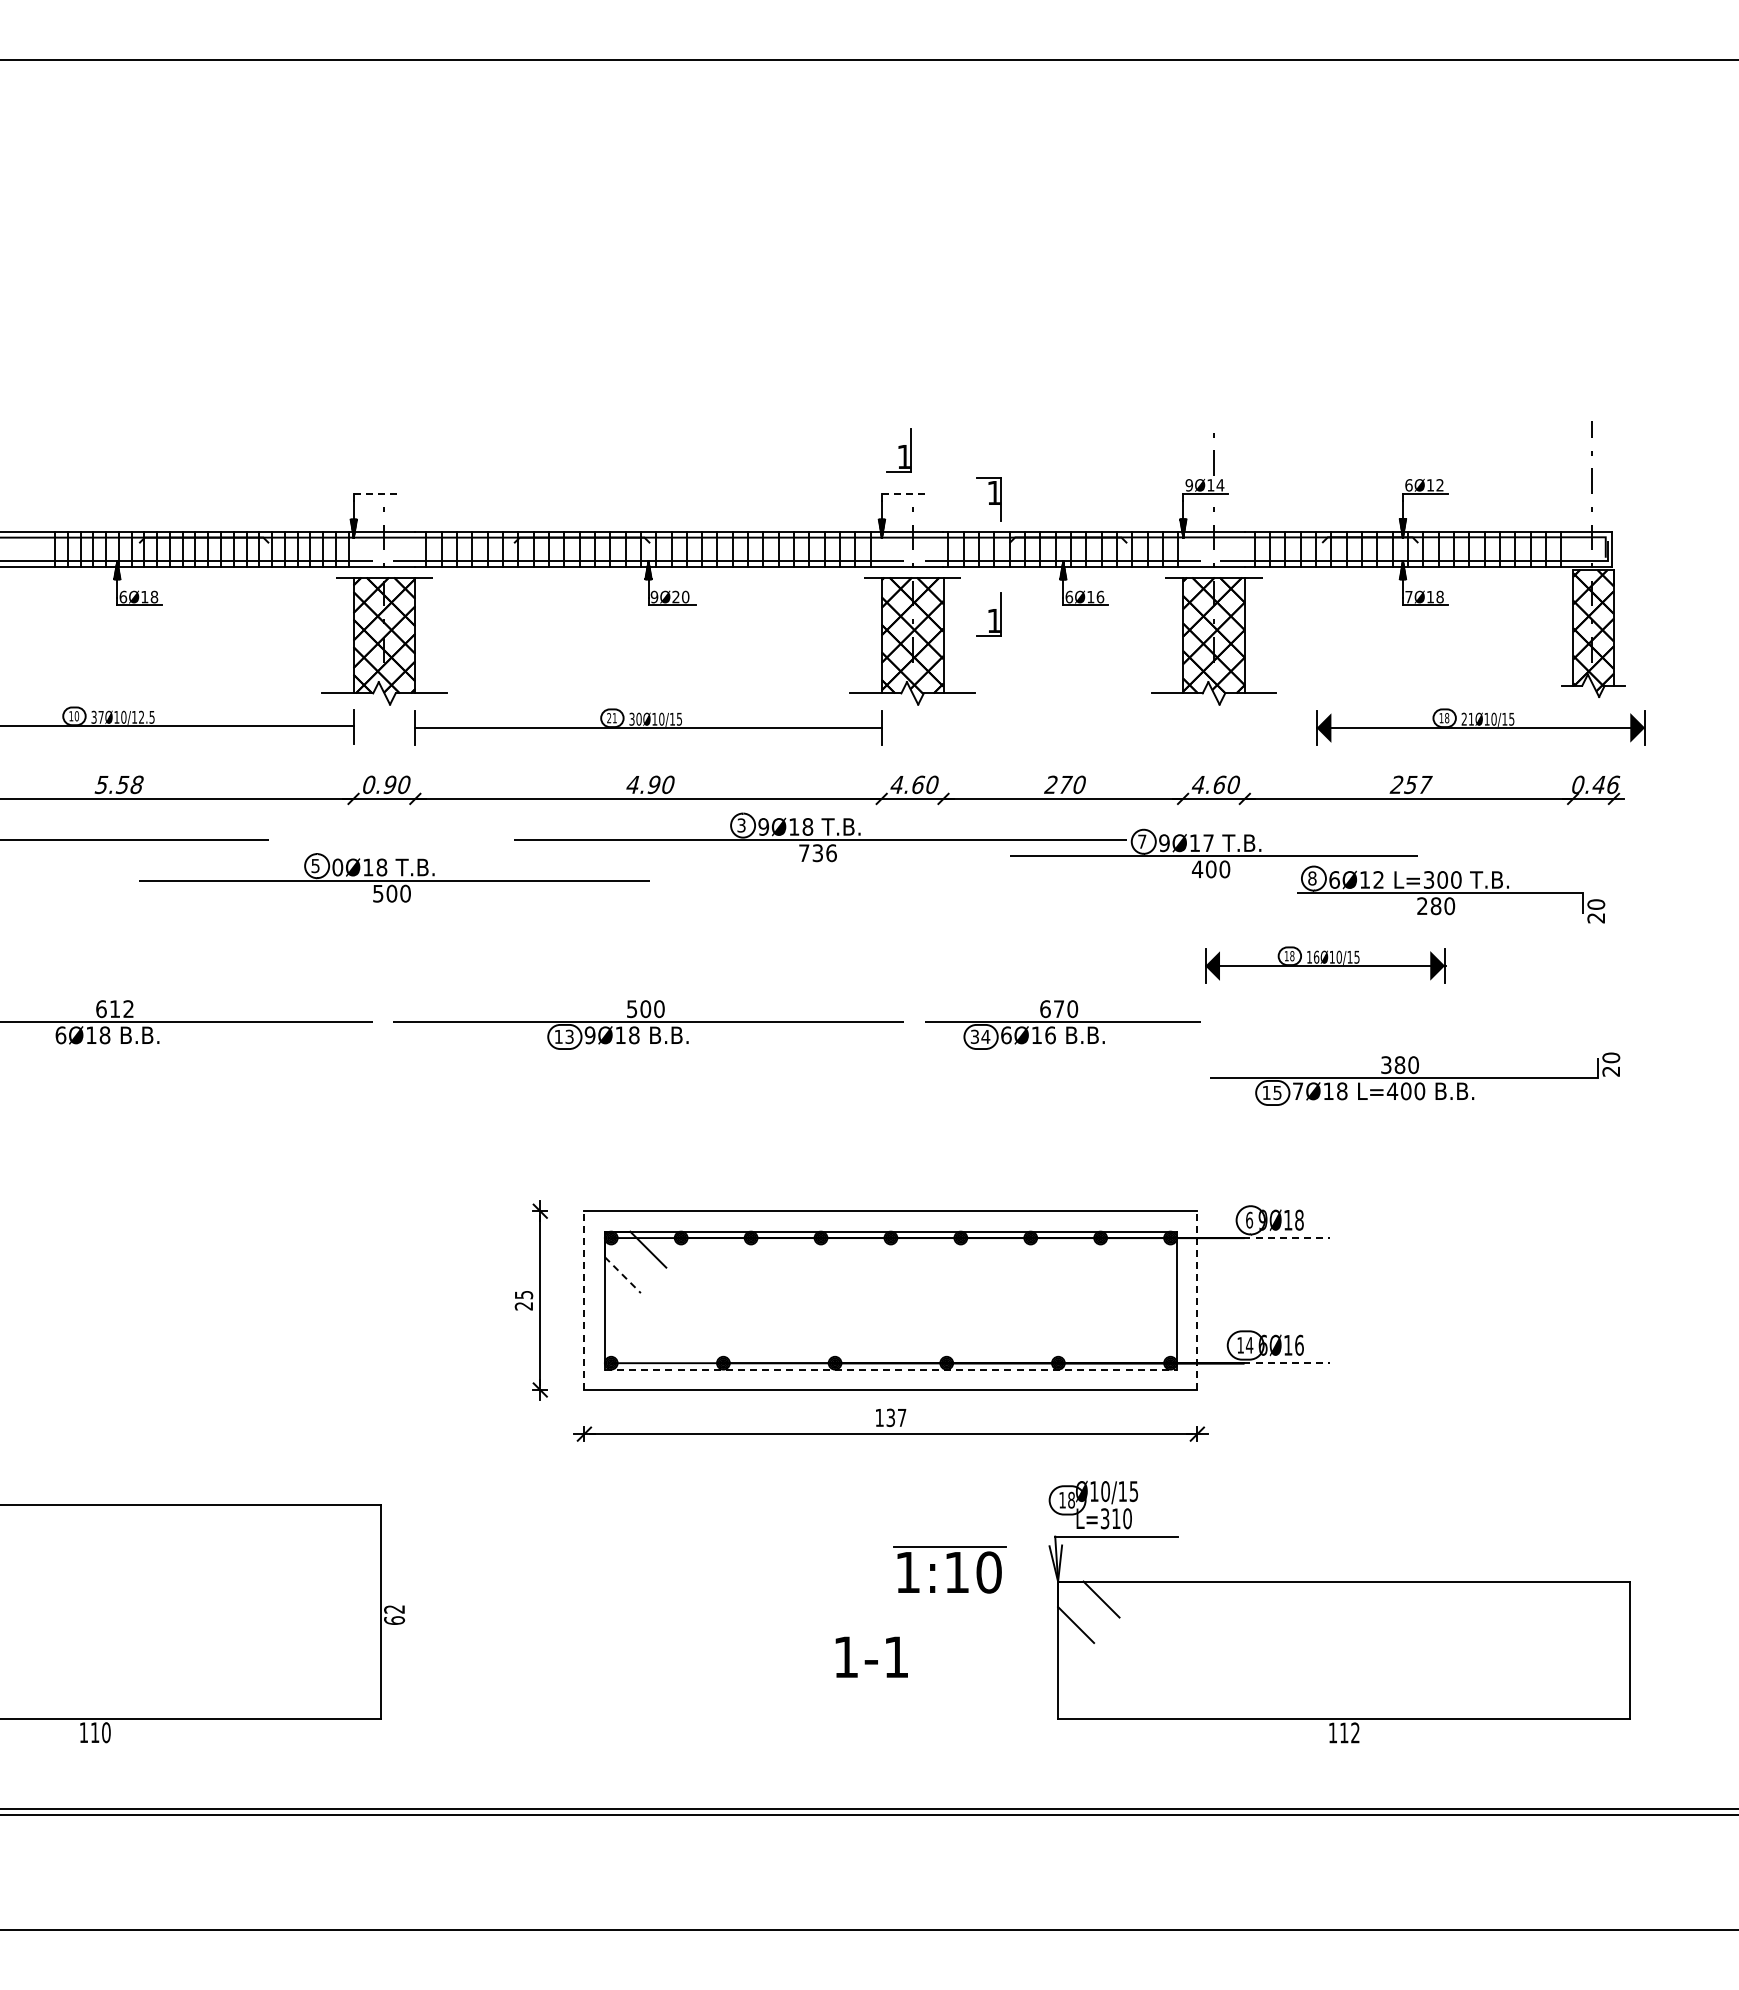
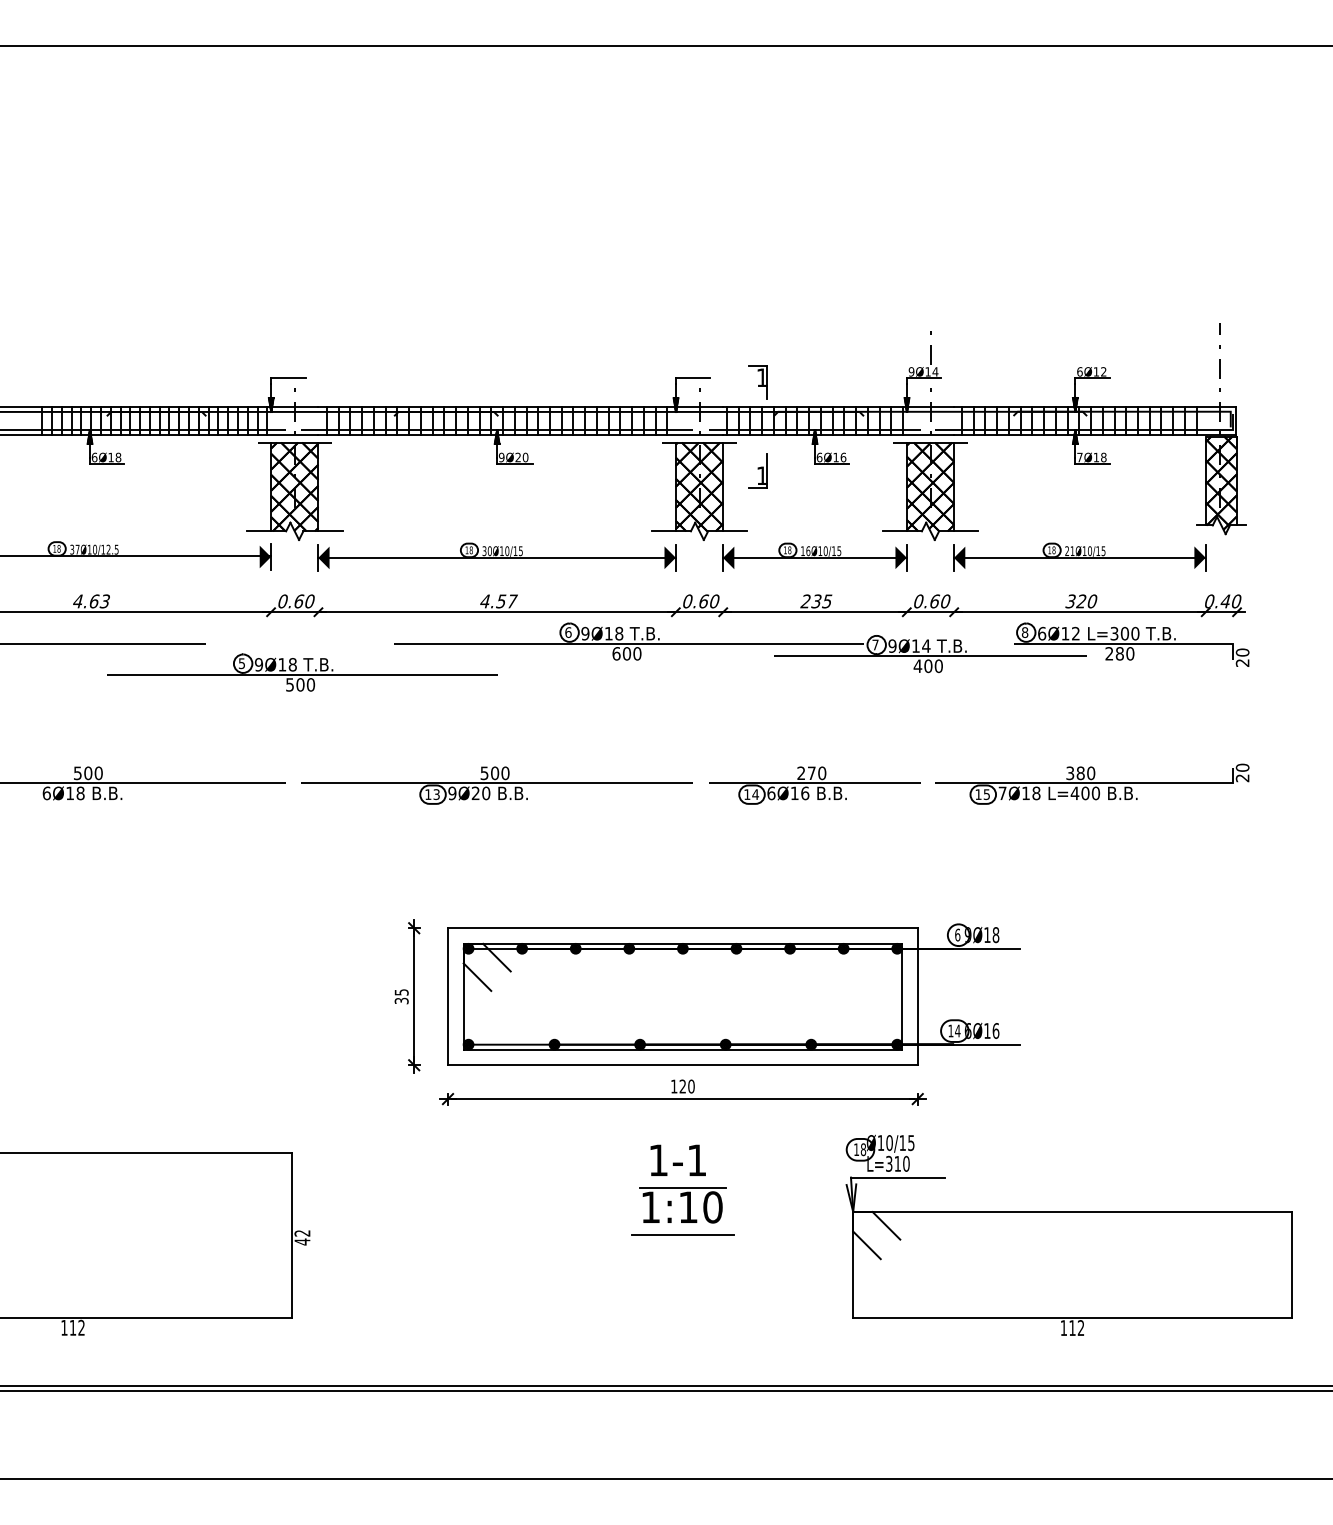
part: (898, 450) -> (688, 345), removed
line: (376, 493) -> (288, 378), dashed -> solid
line: (904, 493) -> (693, 378), dashed -> solid
text: (76, 715) -> (58, 548), 10 -> 18
text: (611, 718) -> (468, 550), 21 -> 18
fill: (345, 726) -> (264, 556), added
part: (1480, 726) -> (1079, 556), moved
fill: (422, 727) -> (323, 557), added
fill: (873, 727) -> (669, 557), added
text: (118, 784) -> (90, 601), 5.58 -> 4.63
text: (390, 784) -> (299, 601), 0.90 -> 0.60
text: (661, 784) -> (507, 601), 4.90 -> 4.57
text: (896, 784) -> (687, 601), 4.60 -> 0.60
text: (1071, 784) -> (821, 601), 270 -> 235
text: (1197, 784) -> (917, 601), 4.60 -> 0.60
text: (1410, 784) -> (1081, 601), 257 -> 320
text: (1613, 784) -> (1236, 601), 0.46 -> 0.40
text: (741, 825) -> (568, 632), 3 -> 6
text: (1208, 842) -> (926, 645), 9Ø17 -> 9Ø14
text: (817, 853) -> (626, 654), 736 -> 600
text: (337, 867) -> (258, 664), 0Ø18 -> 9Ø18
part: (1451, 894) -> (1131, 644), moved
part: (1325, 964) -> (815, 556), moved
text: (115, 1009) -> (88, 773), 612 -> 500
text: (1045, 1009) -> (801, 773), 670 -> 270
text: (627, 1034) -> (481, 792), 9Ø18 -> 9Ø20
text: (974, 1036) -> (746, 794), 34 -> 14
part: (1415, 1078) -> (1092, 783), moved
line: (1287, 1238) -> (986, 949), dashed -> solid
line: (623, 1275) -> (477, 977), dashed -> solid
line: (584, 1300) -> (448, 996), dashed -> solid
line: (1197, 1300) -> (917, 996), dashed -> solid
text: (524, 1306) -> (402, 1001), 25 -> 35
line: (1287, 1363) -> (986, 1044), dashed -> solid
line: (891, 1369) -> (683, 1049), dashed -> solid
text: (896, 1417) -> (687, 1086), 137 -> 120
part: (949, 1569) -> (682, 1205), moved
line: (890, 1611) -> (682, 1234), added
part: (1339, 1611) -> (1068, 1234), moved
text: (394, 1620) -> (302, 1241), 62 -> 42
text: (871, 1656) -> (677, 1159), moved
text: (106, 1732) -> (81, 1327), 110 -> 112

